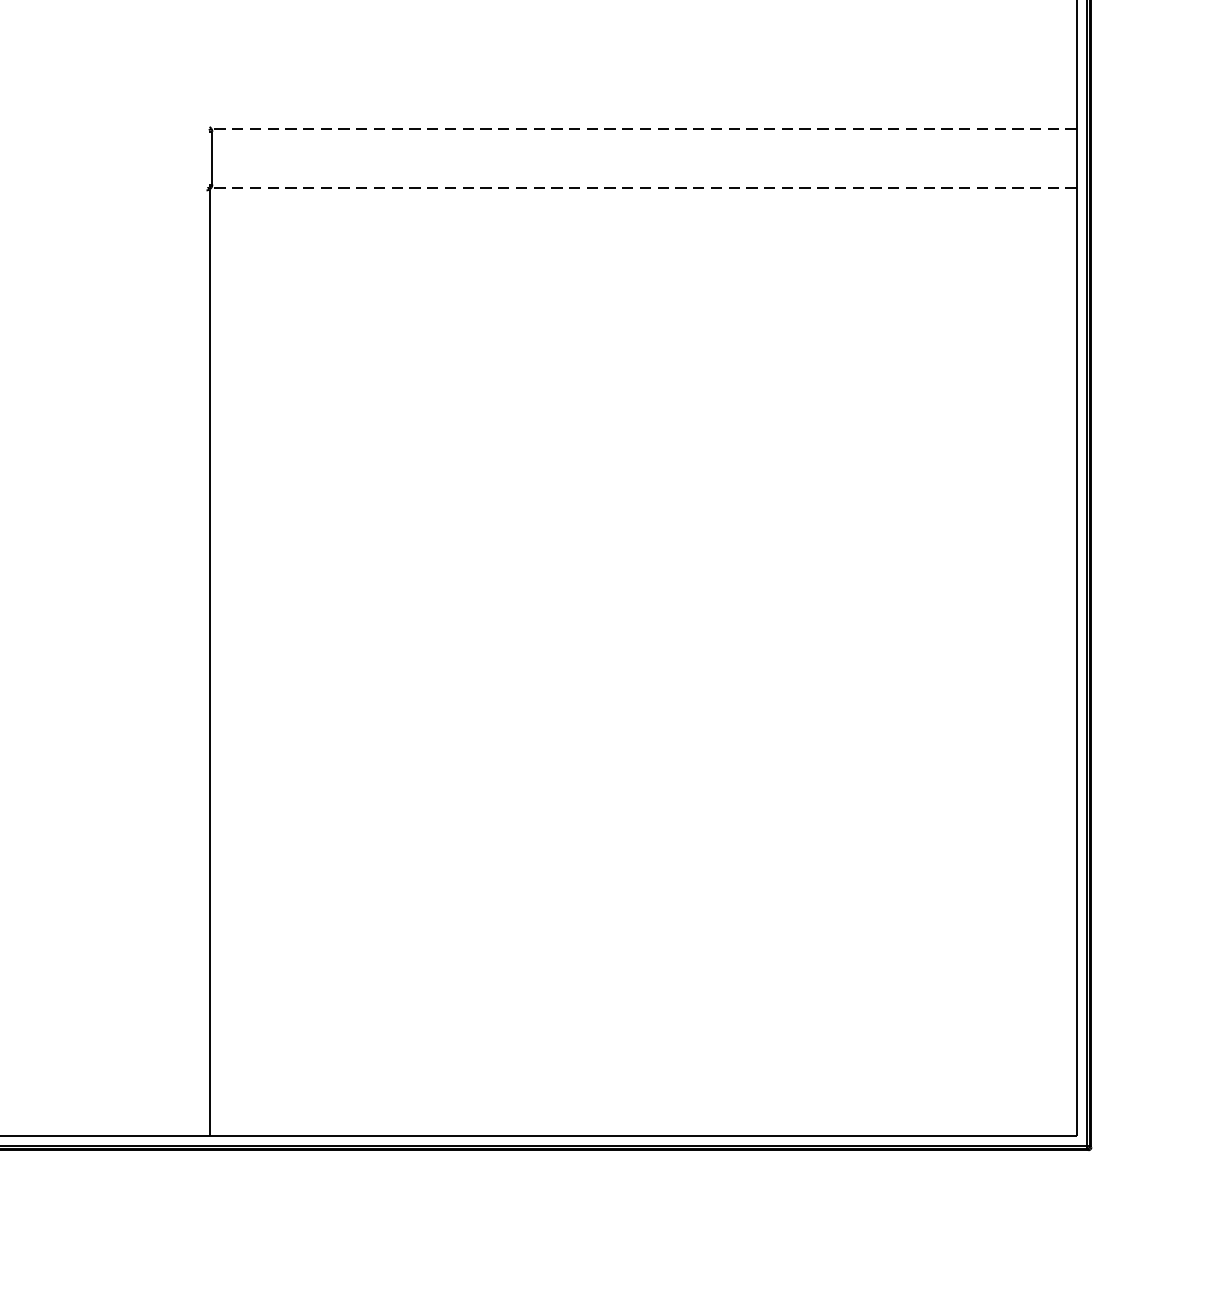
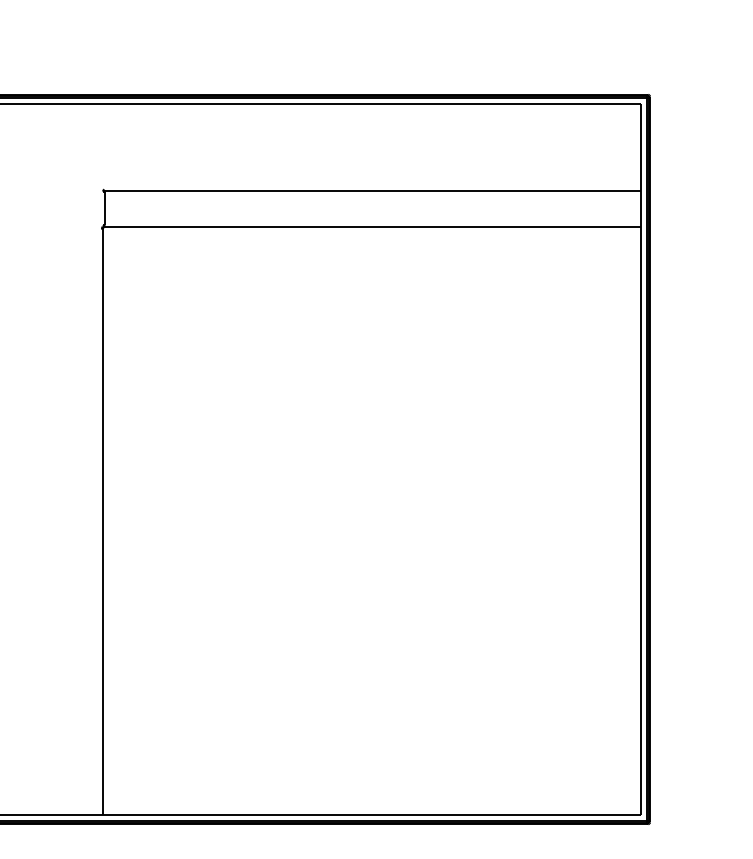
line: (644, 128) -> (372, 190), dashed -> solid
line: (644, 188) -> (372, 227), dashed -> solid

